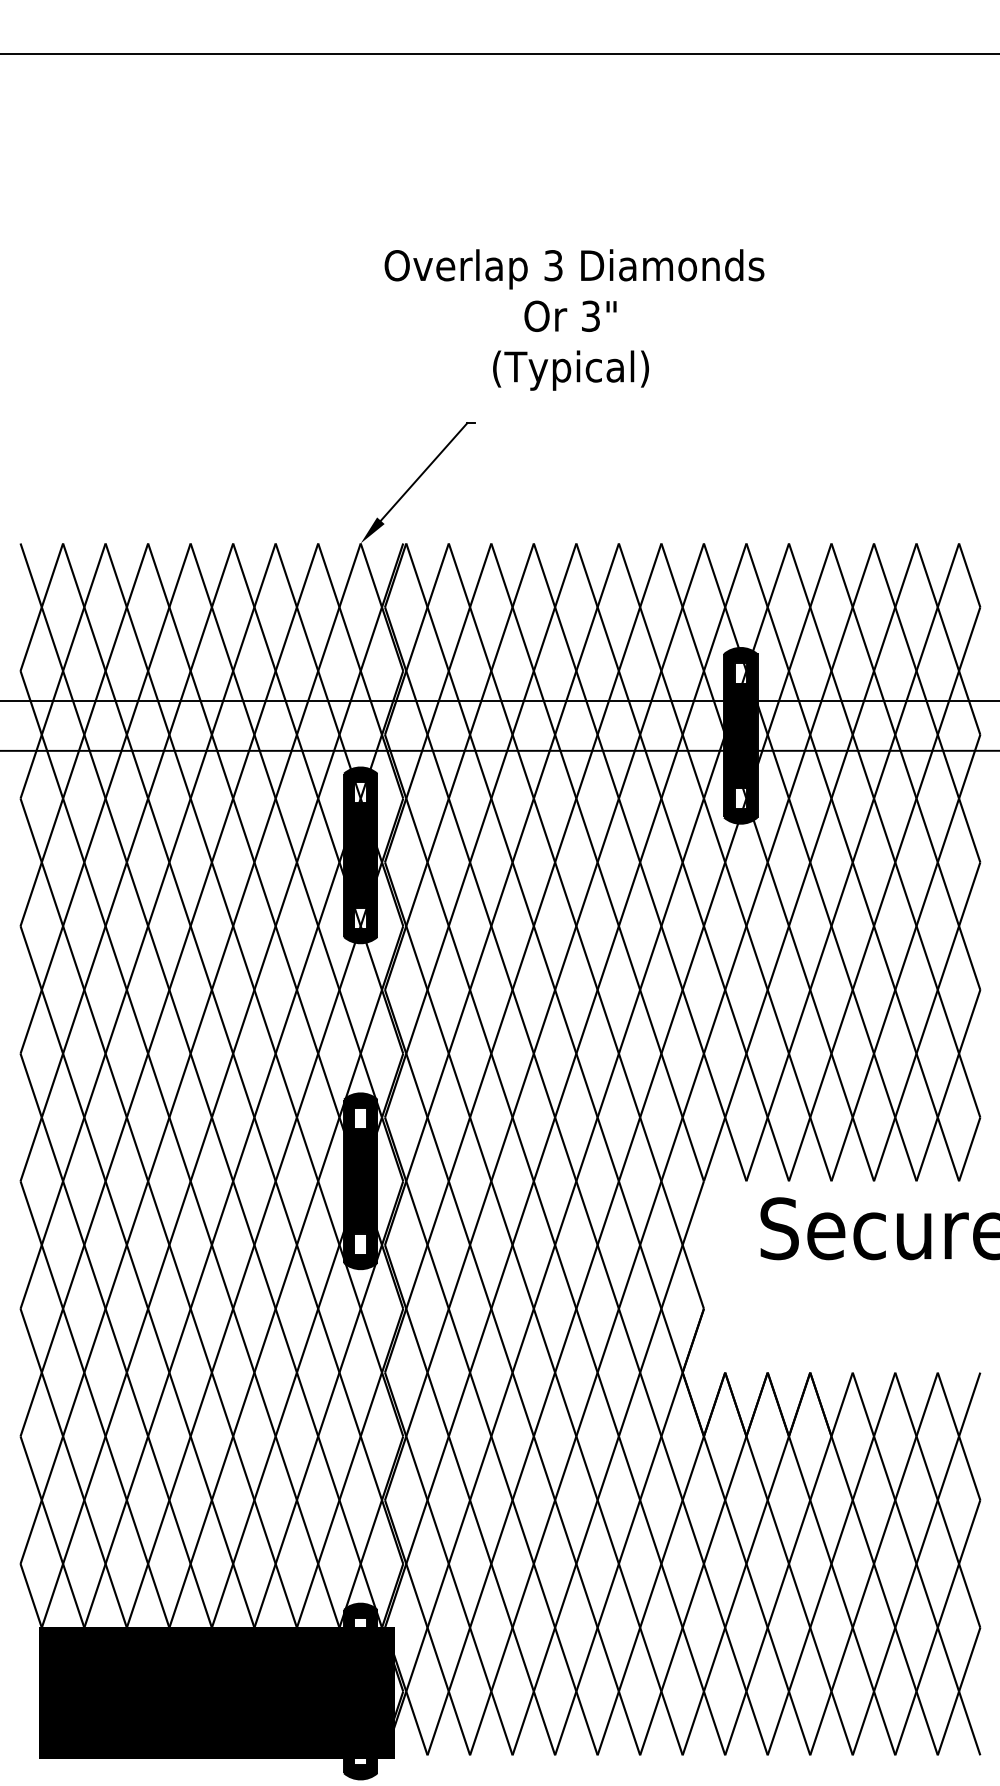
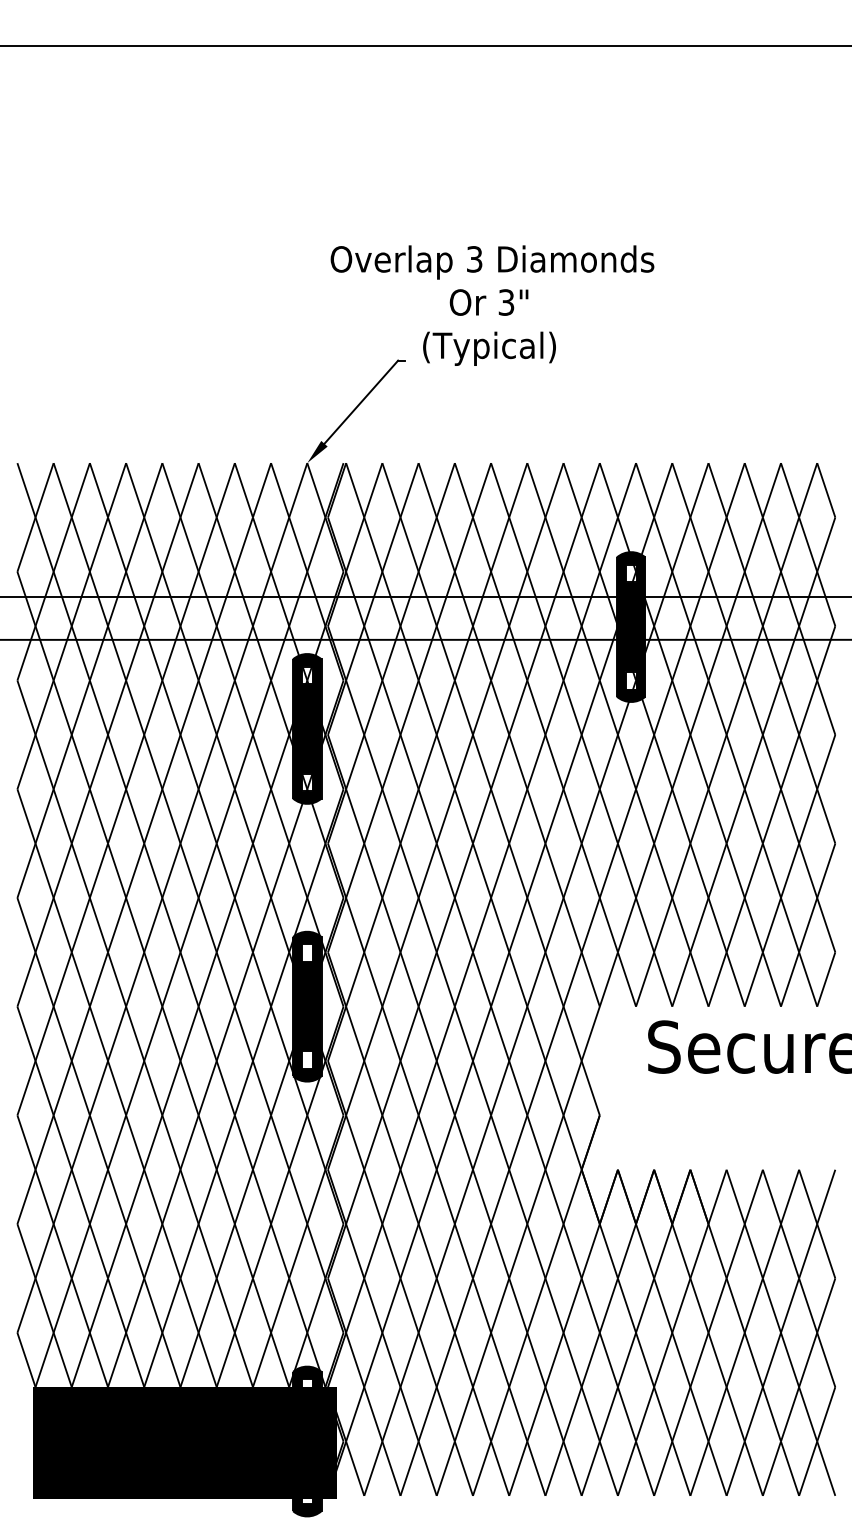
text: (574, 319) -> (492, 305), moved

